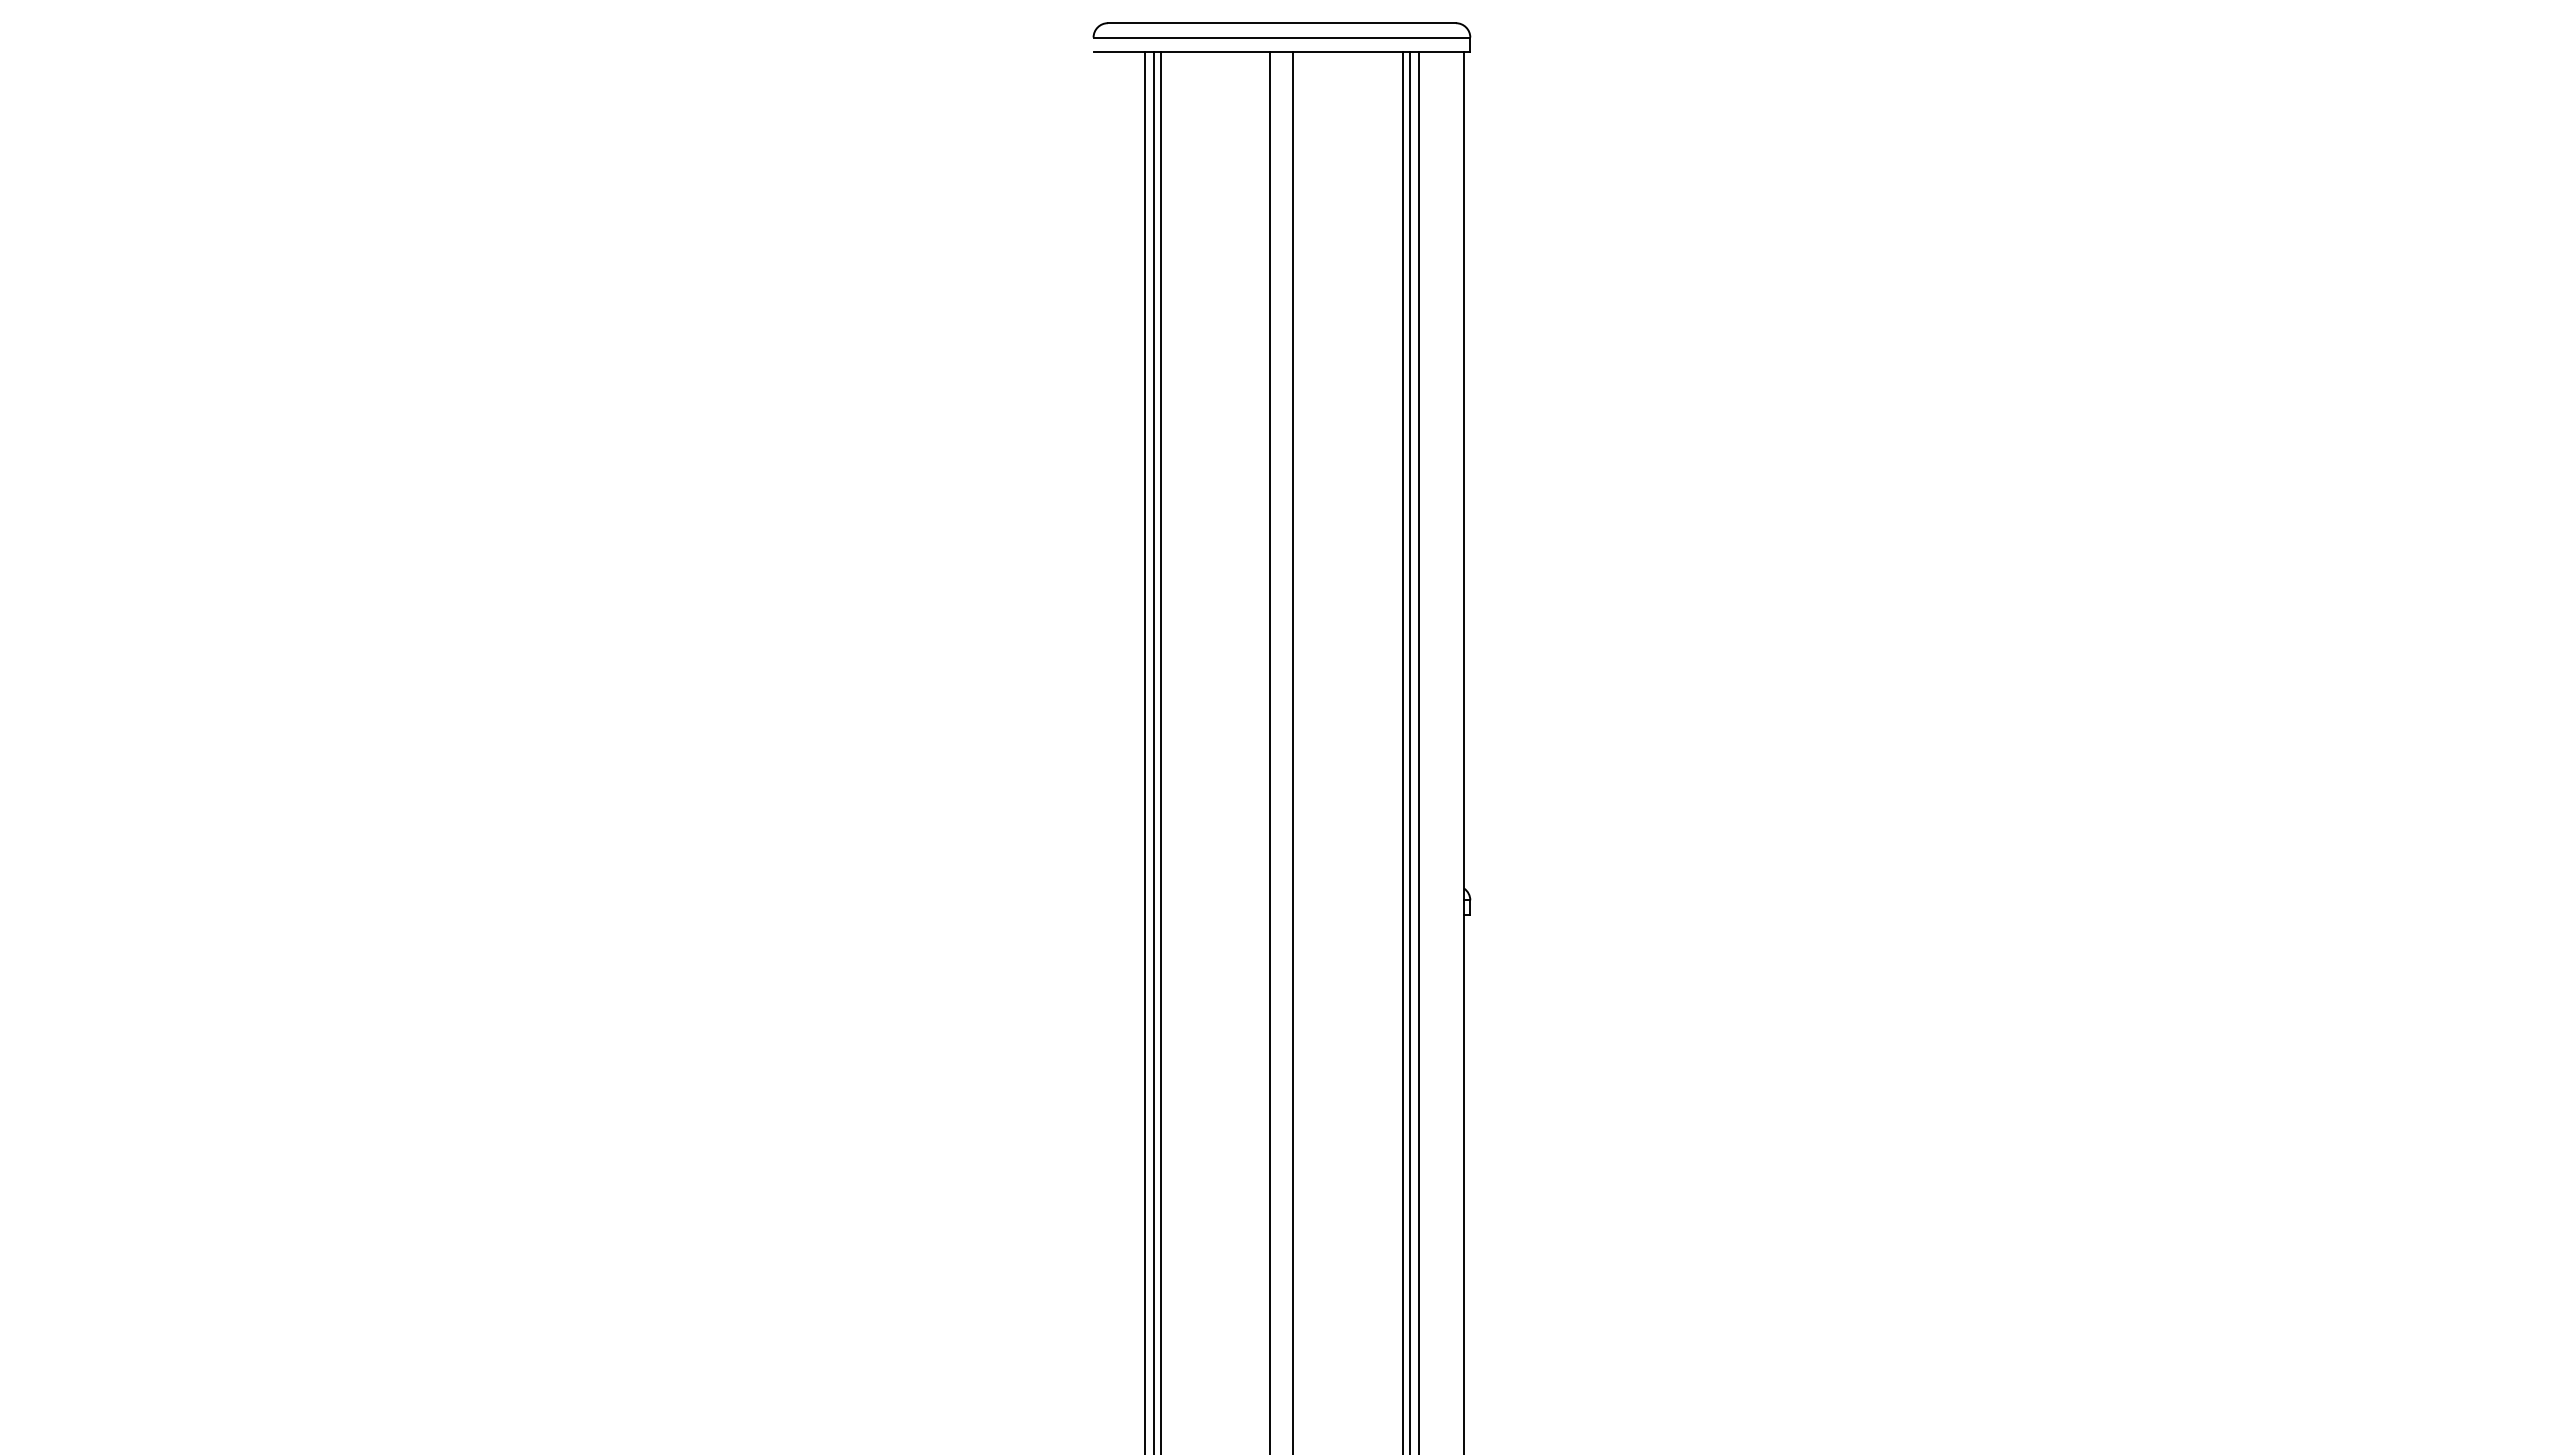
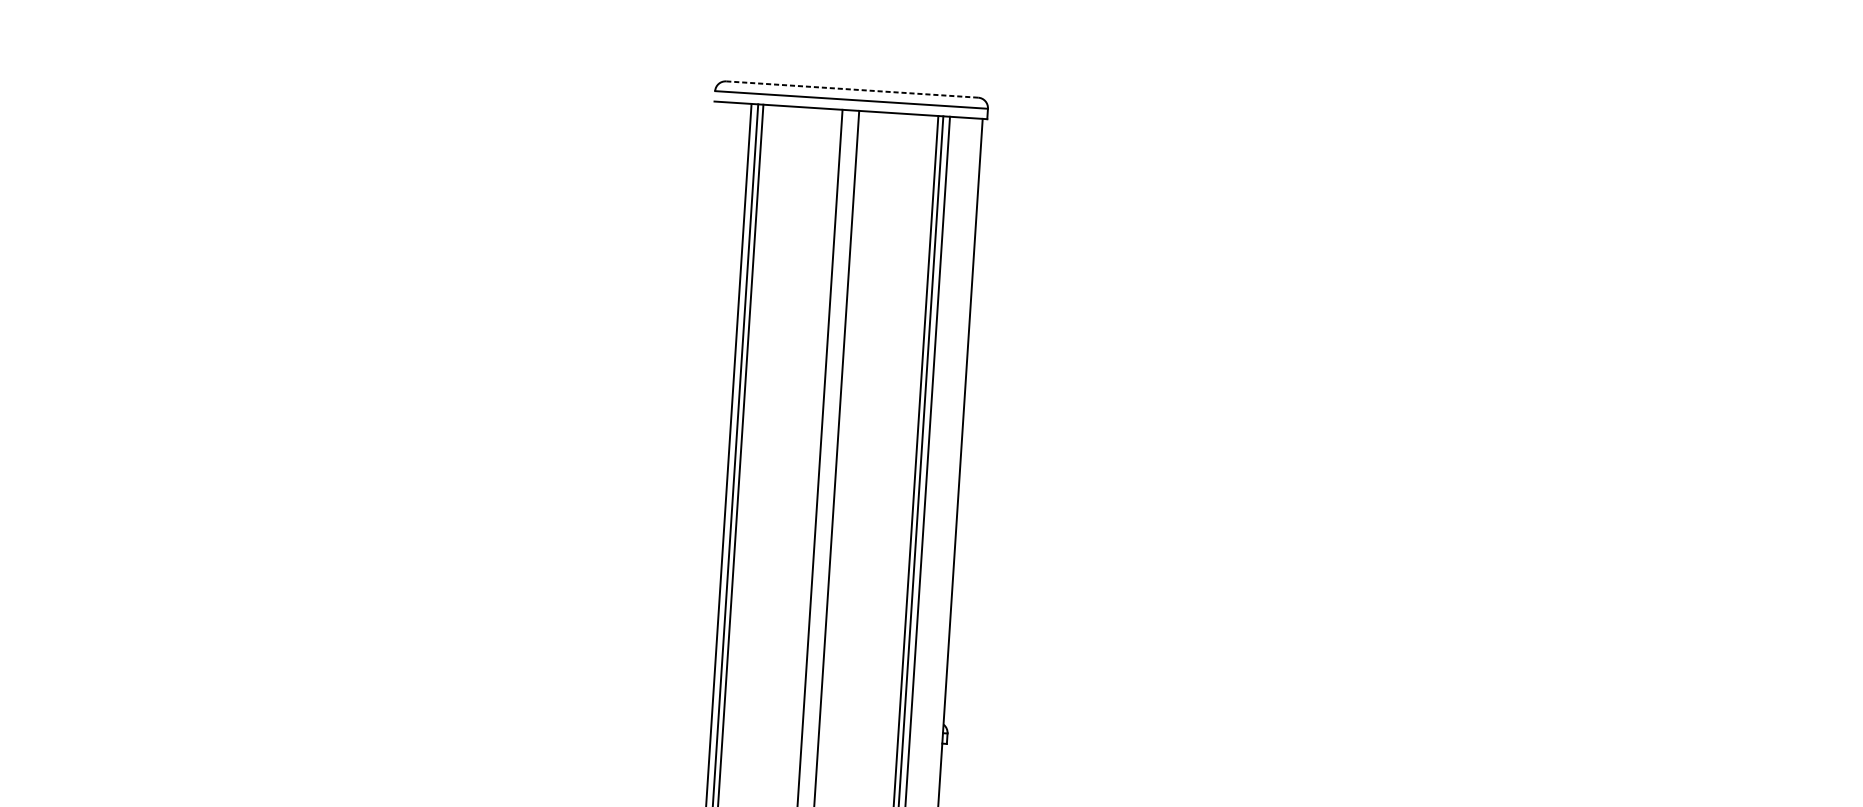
line: (1281, 23) -> (851, 89), solid -> dashed

